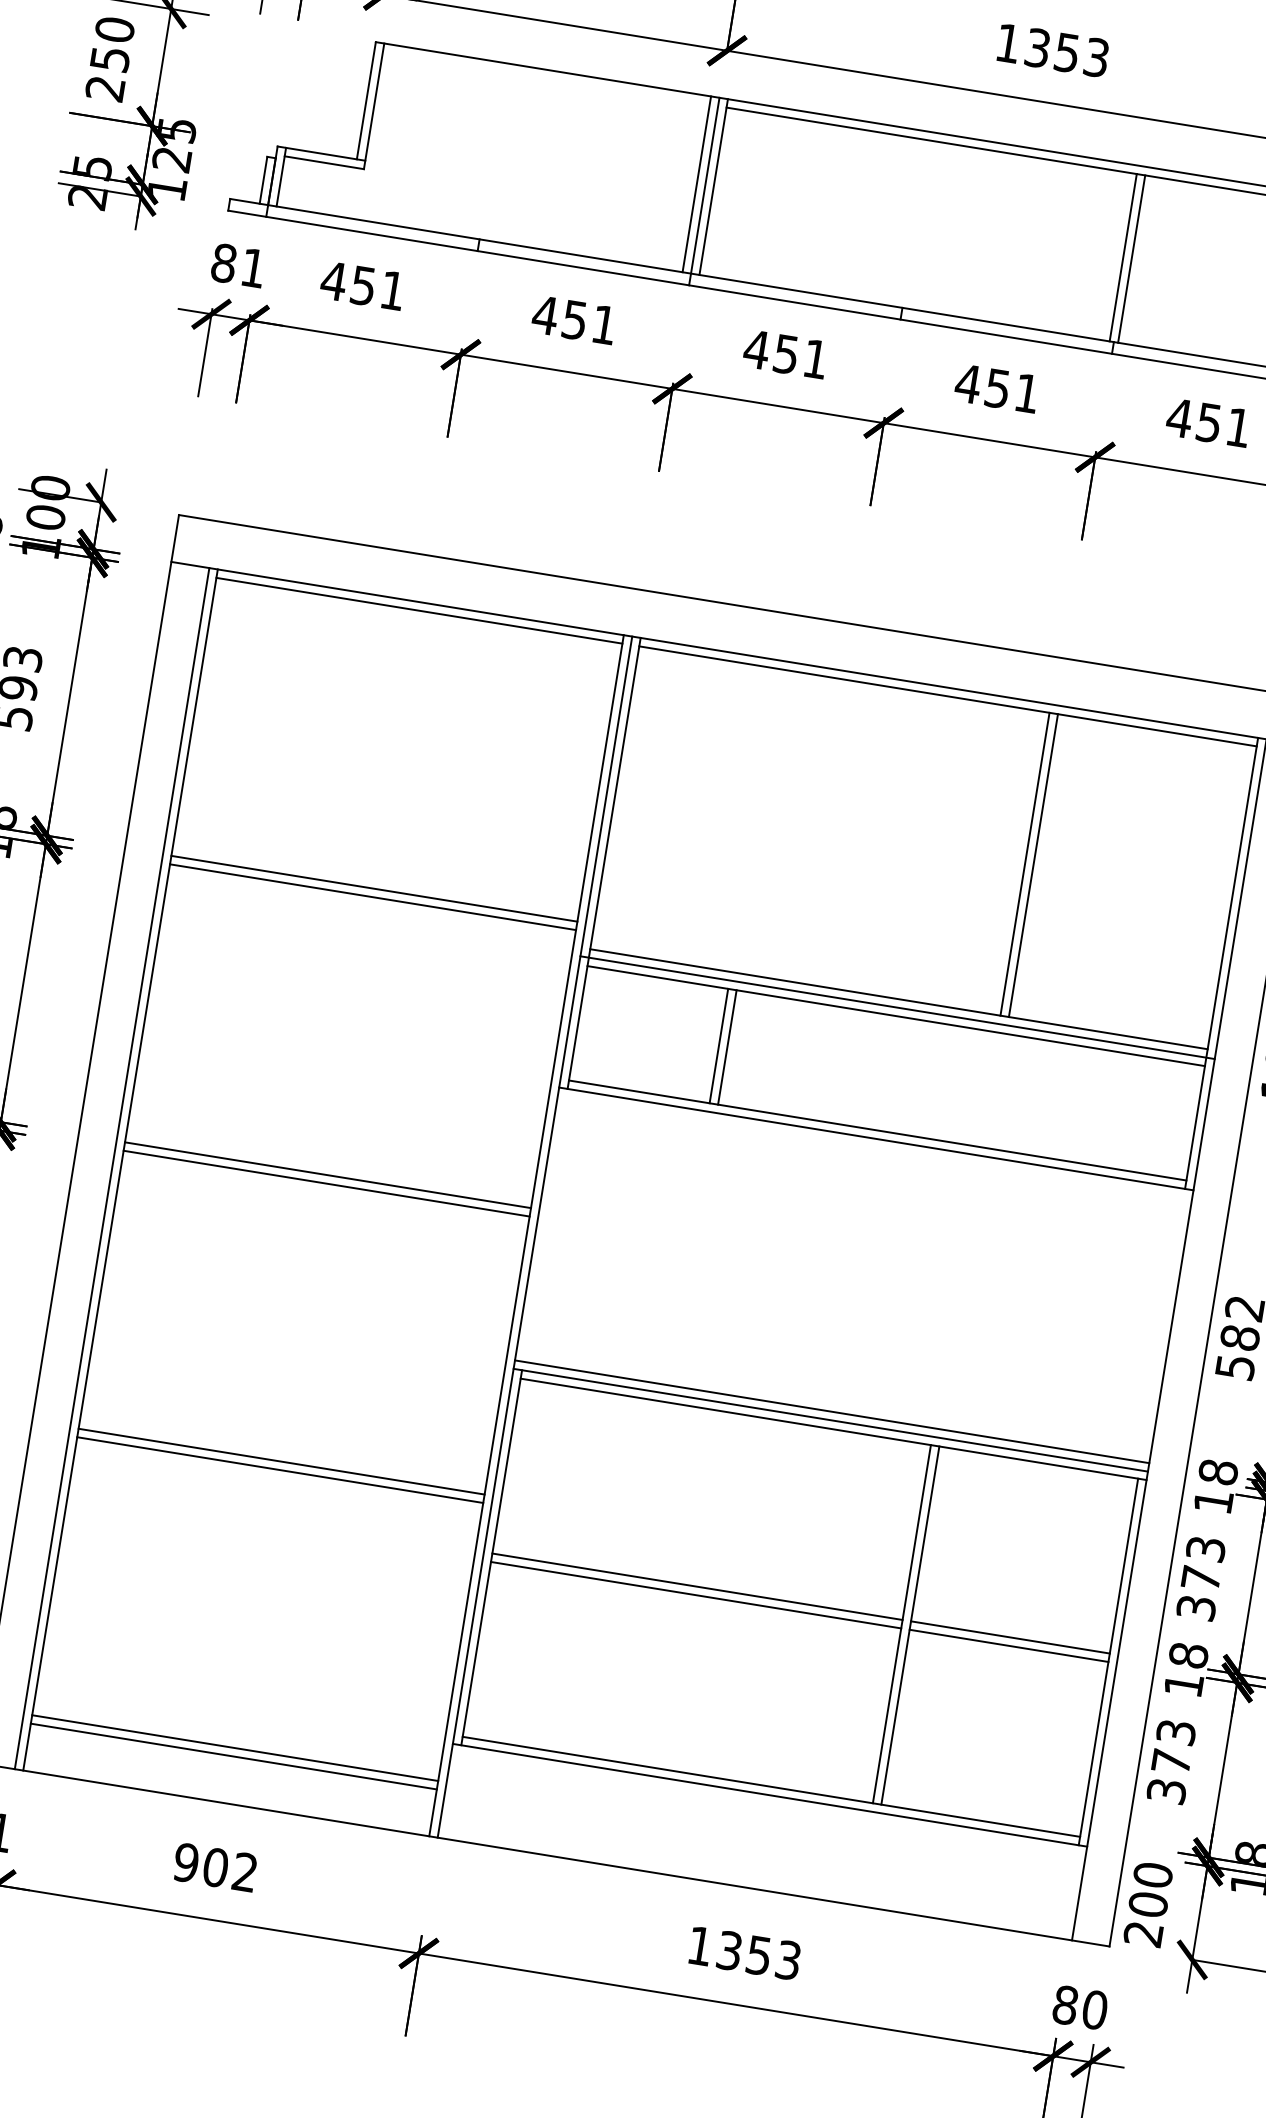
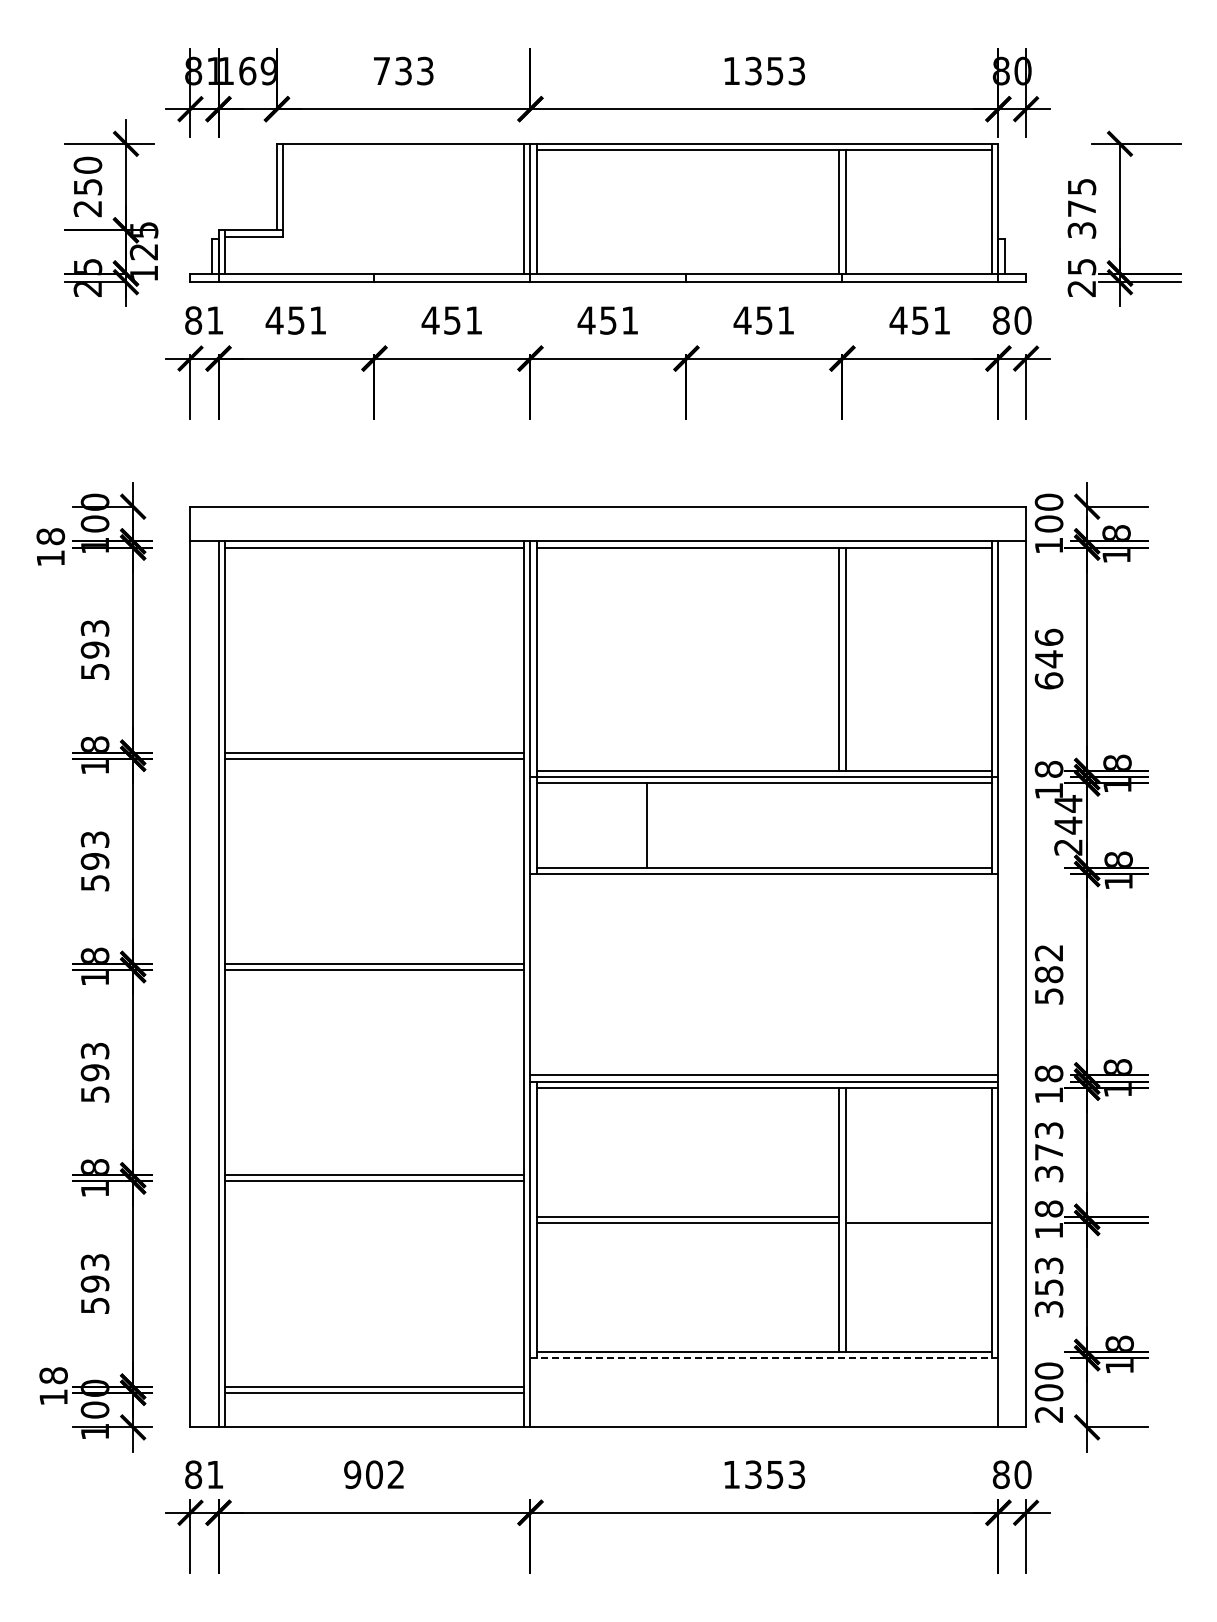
line: (719, 1045) -> (640, 825), removed
line: (1010, 1637) -> (918, 1216), removed
text: (1171, 1762) -> (1049, 1287), 373 -> 353
line: (770, 1795) -> (764, 1358), solid -> dashed

